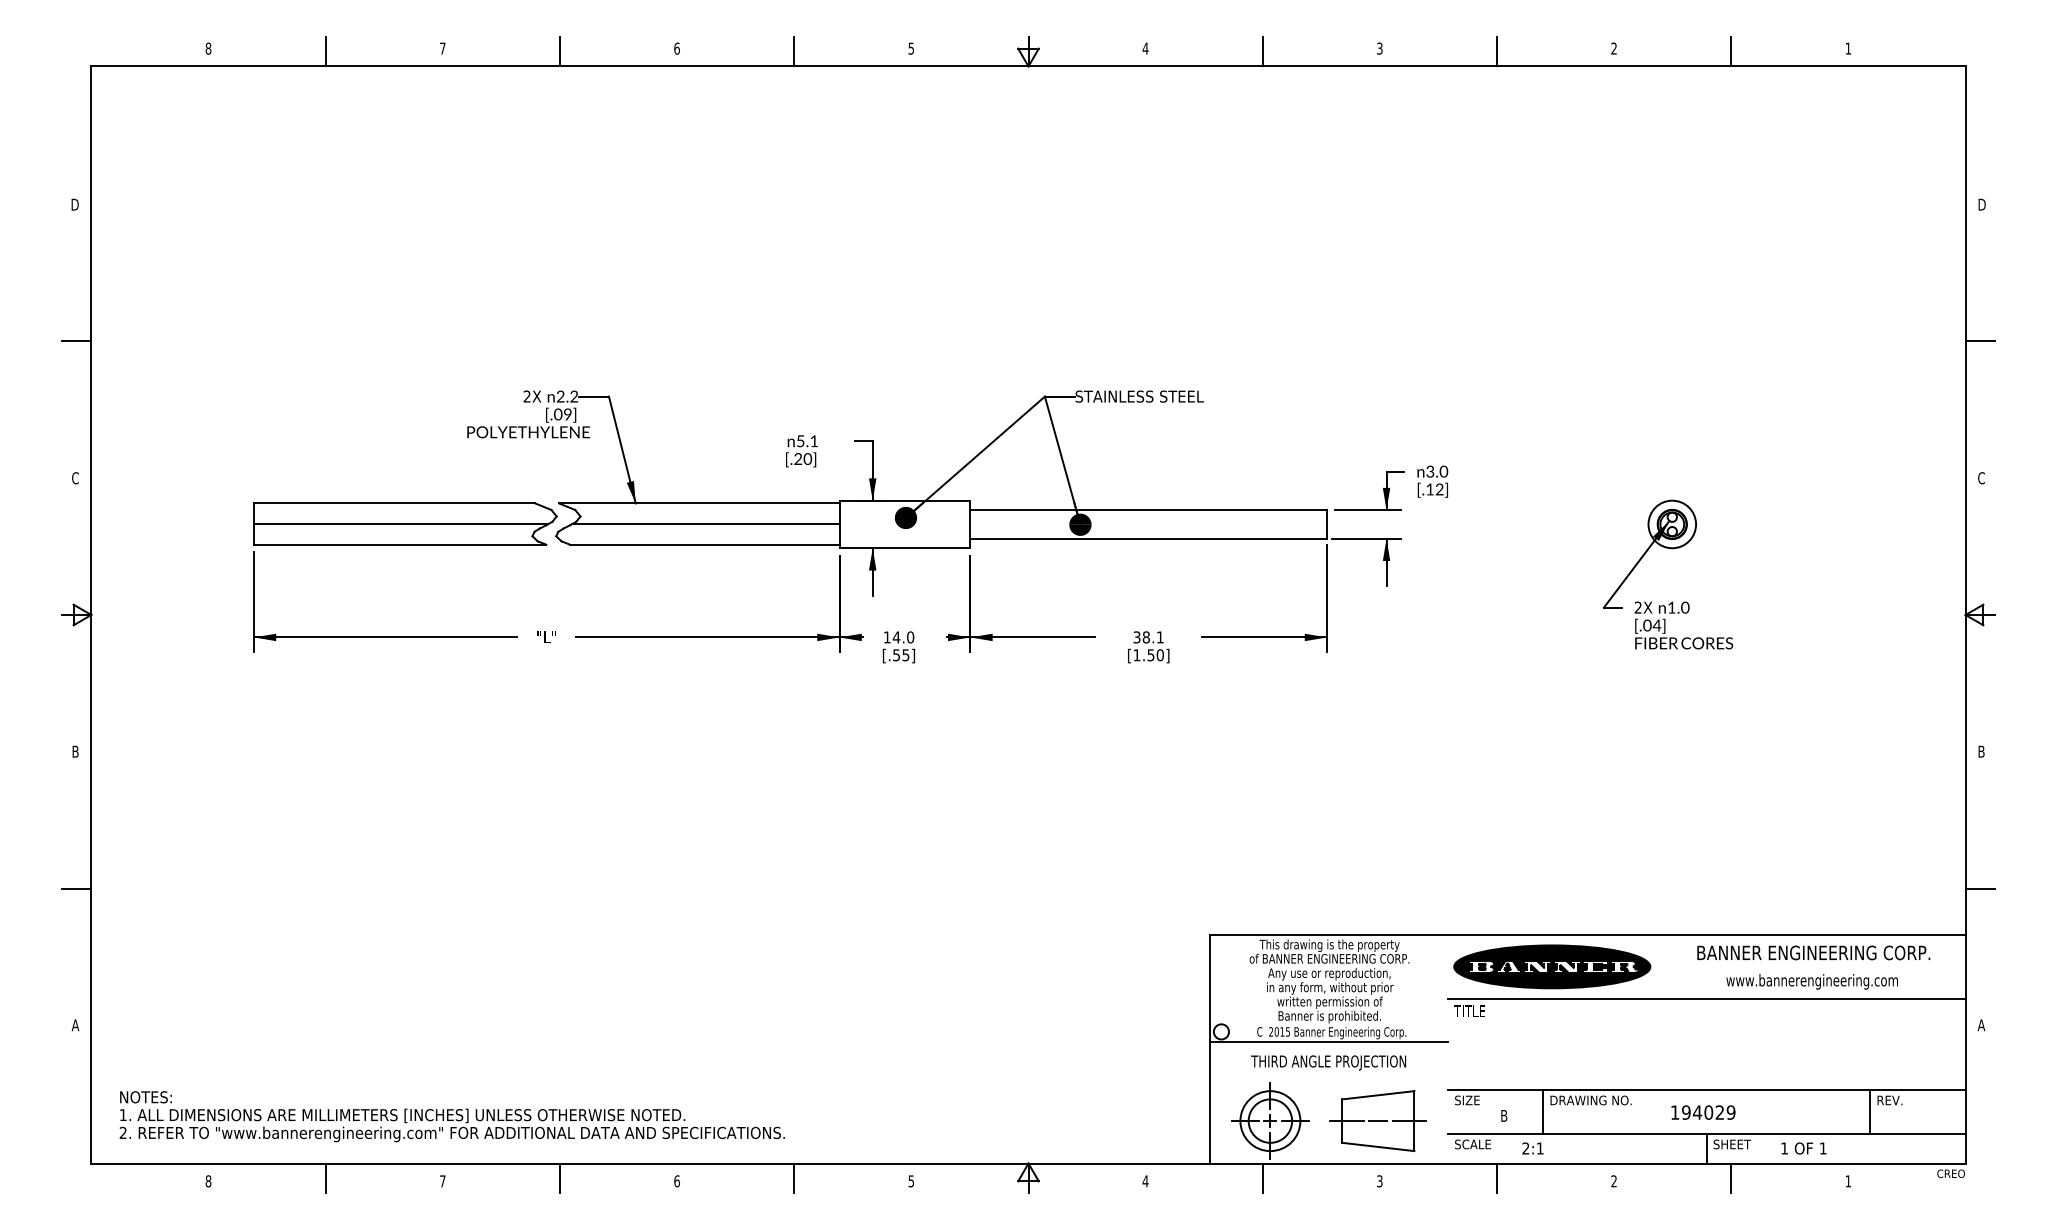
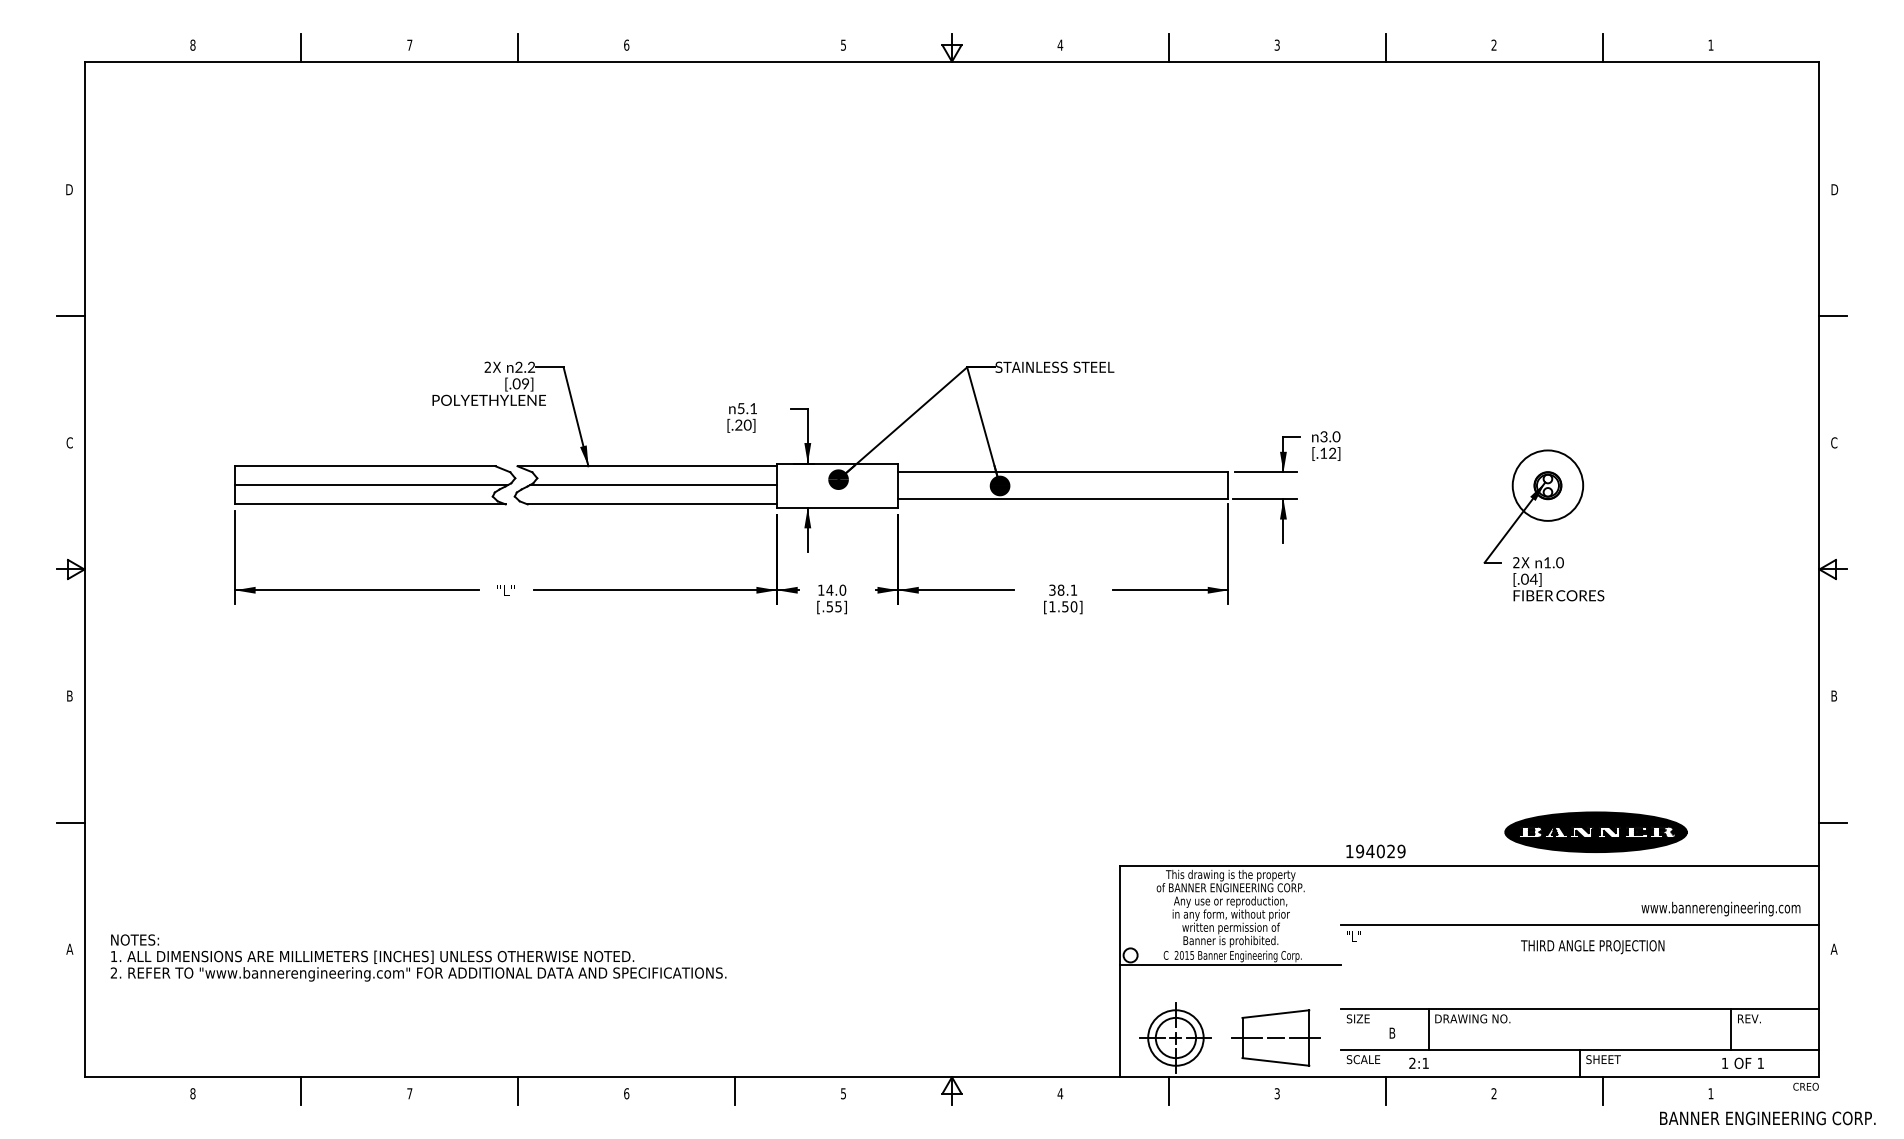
line: (794, 51) -> (735, 47), removed
circle: (1672, 524) -> (1548, 485), size x1.6
text: (1813, 952) -> (1767, 1117), moved
part: (1552, 966) -> (1596, 831), moved
text: (1811, 981) -> (1720, 908), moved
text: (1469, 1010) -> (1360, 935), TITLE -> "L"
text: (1328, 1062) -> (1592, 946), moved
text: (1703, 1112) -> (1375, 851), moved
text: (451, 1116) -> (417, 957), moved
text: (1803, 1148) -> (1742, 1063), moved

